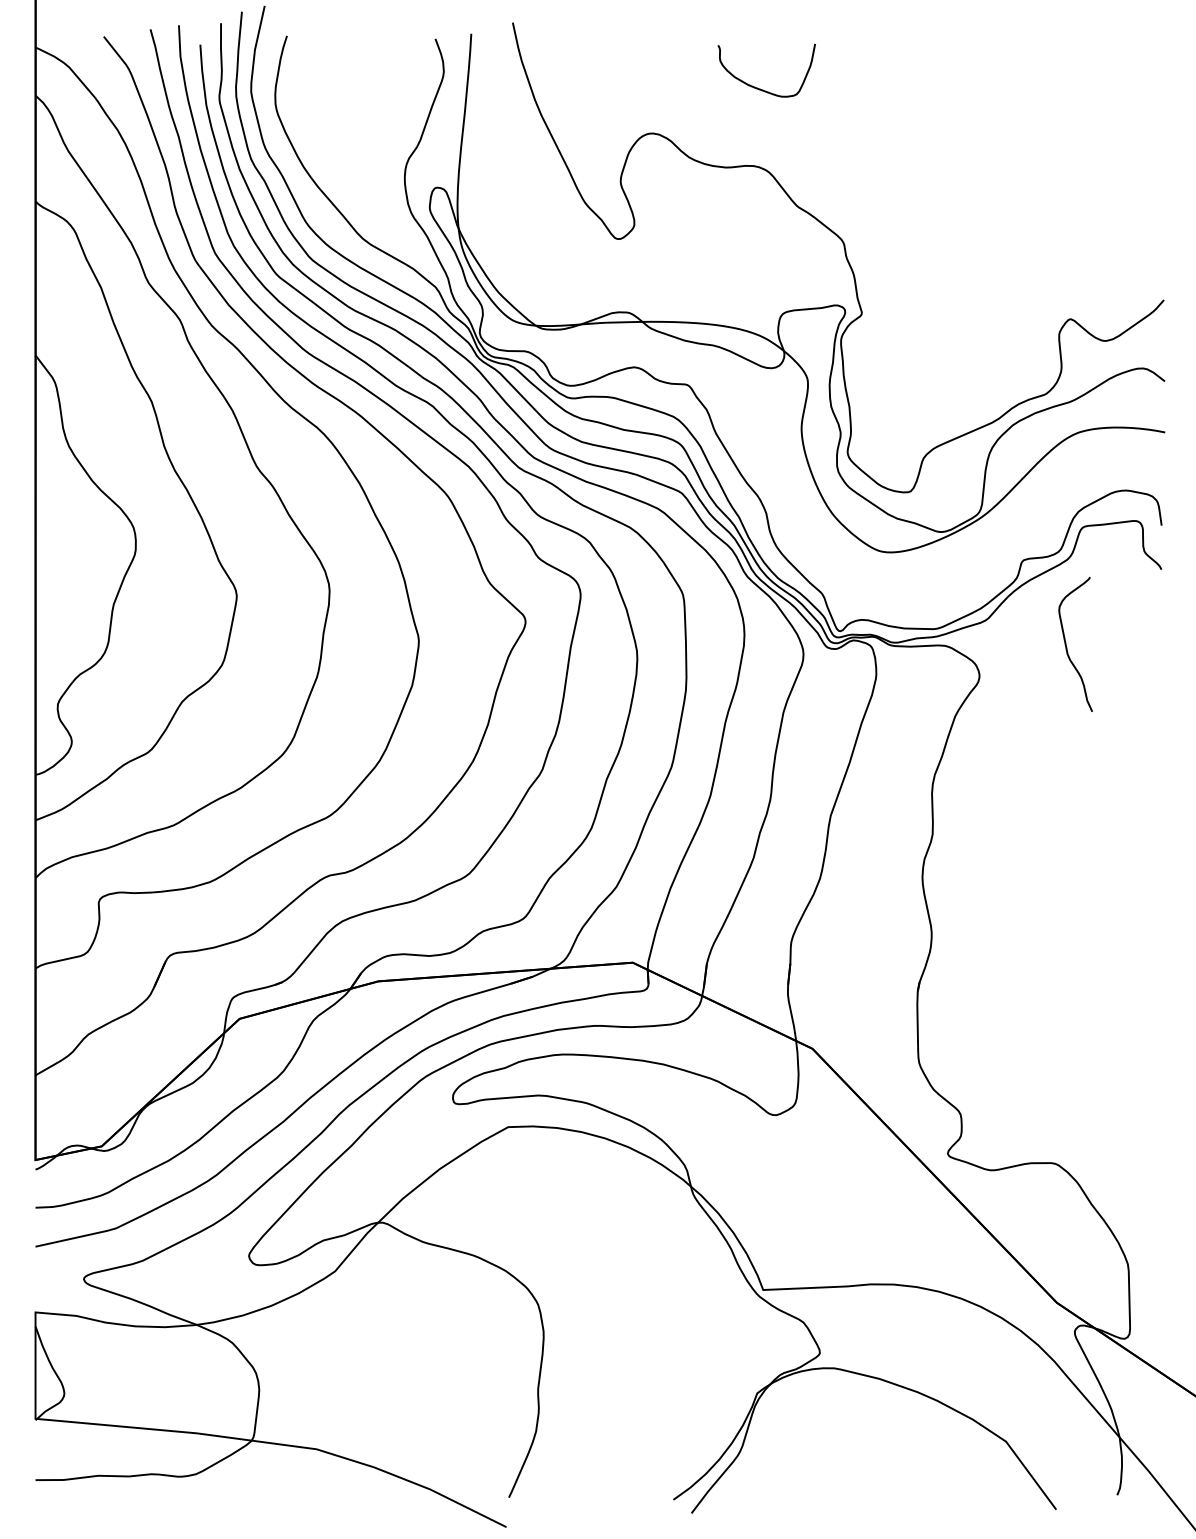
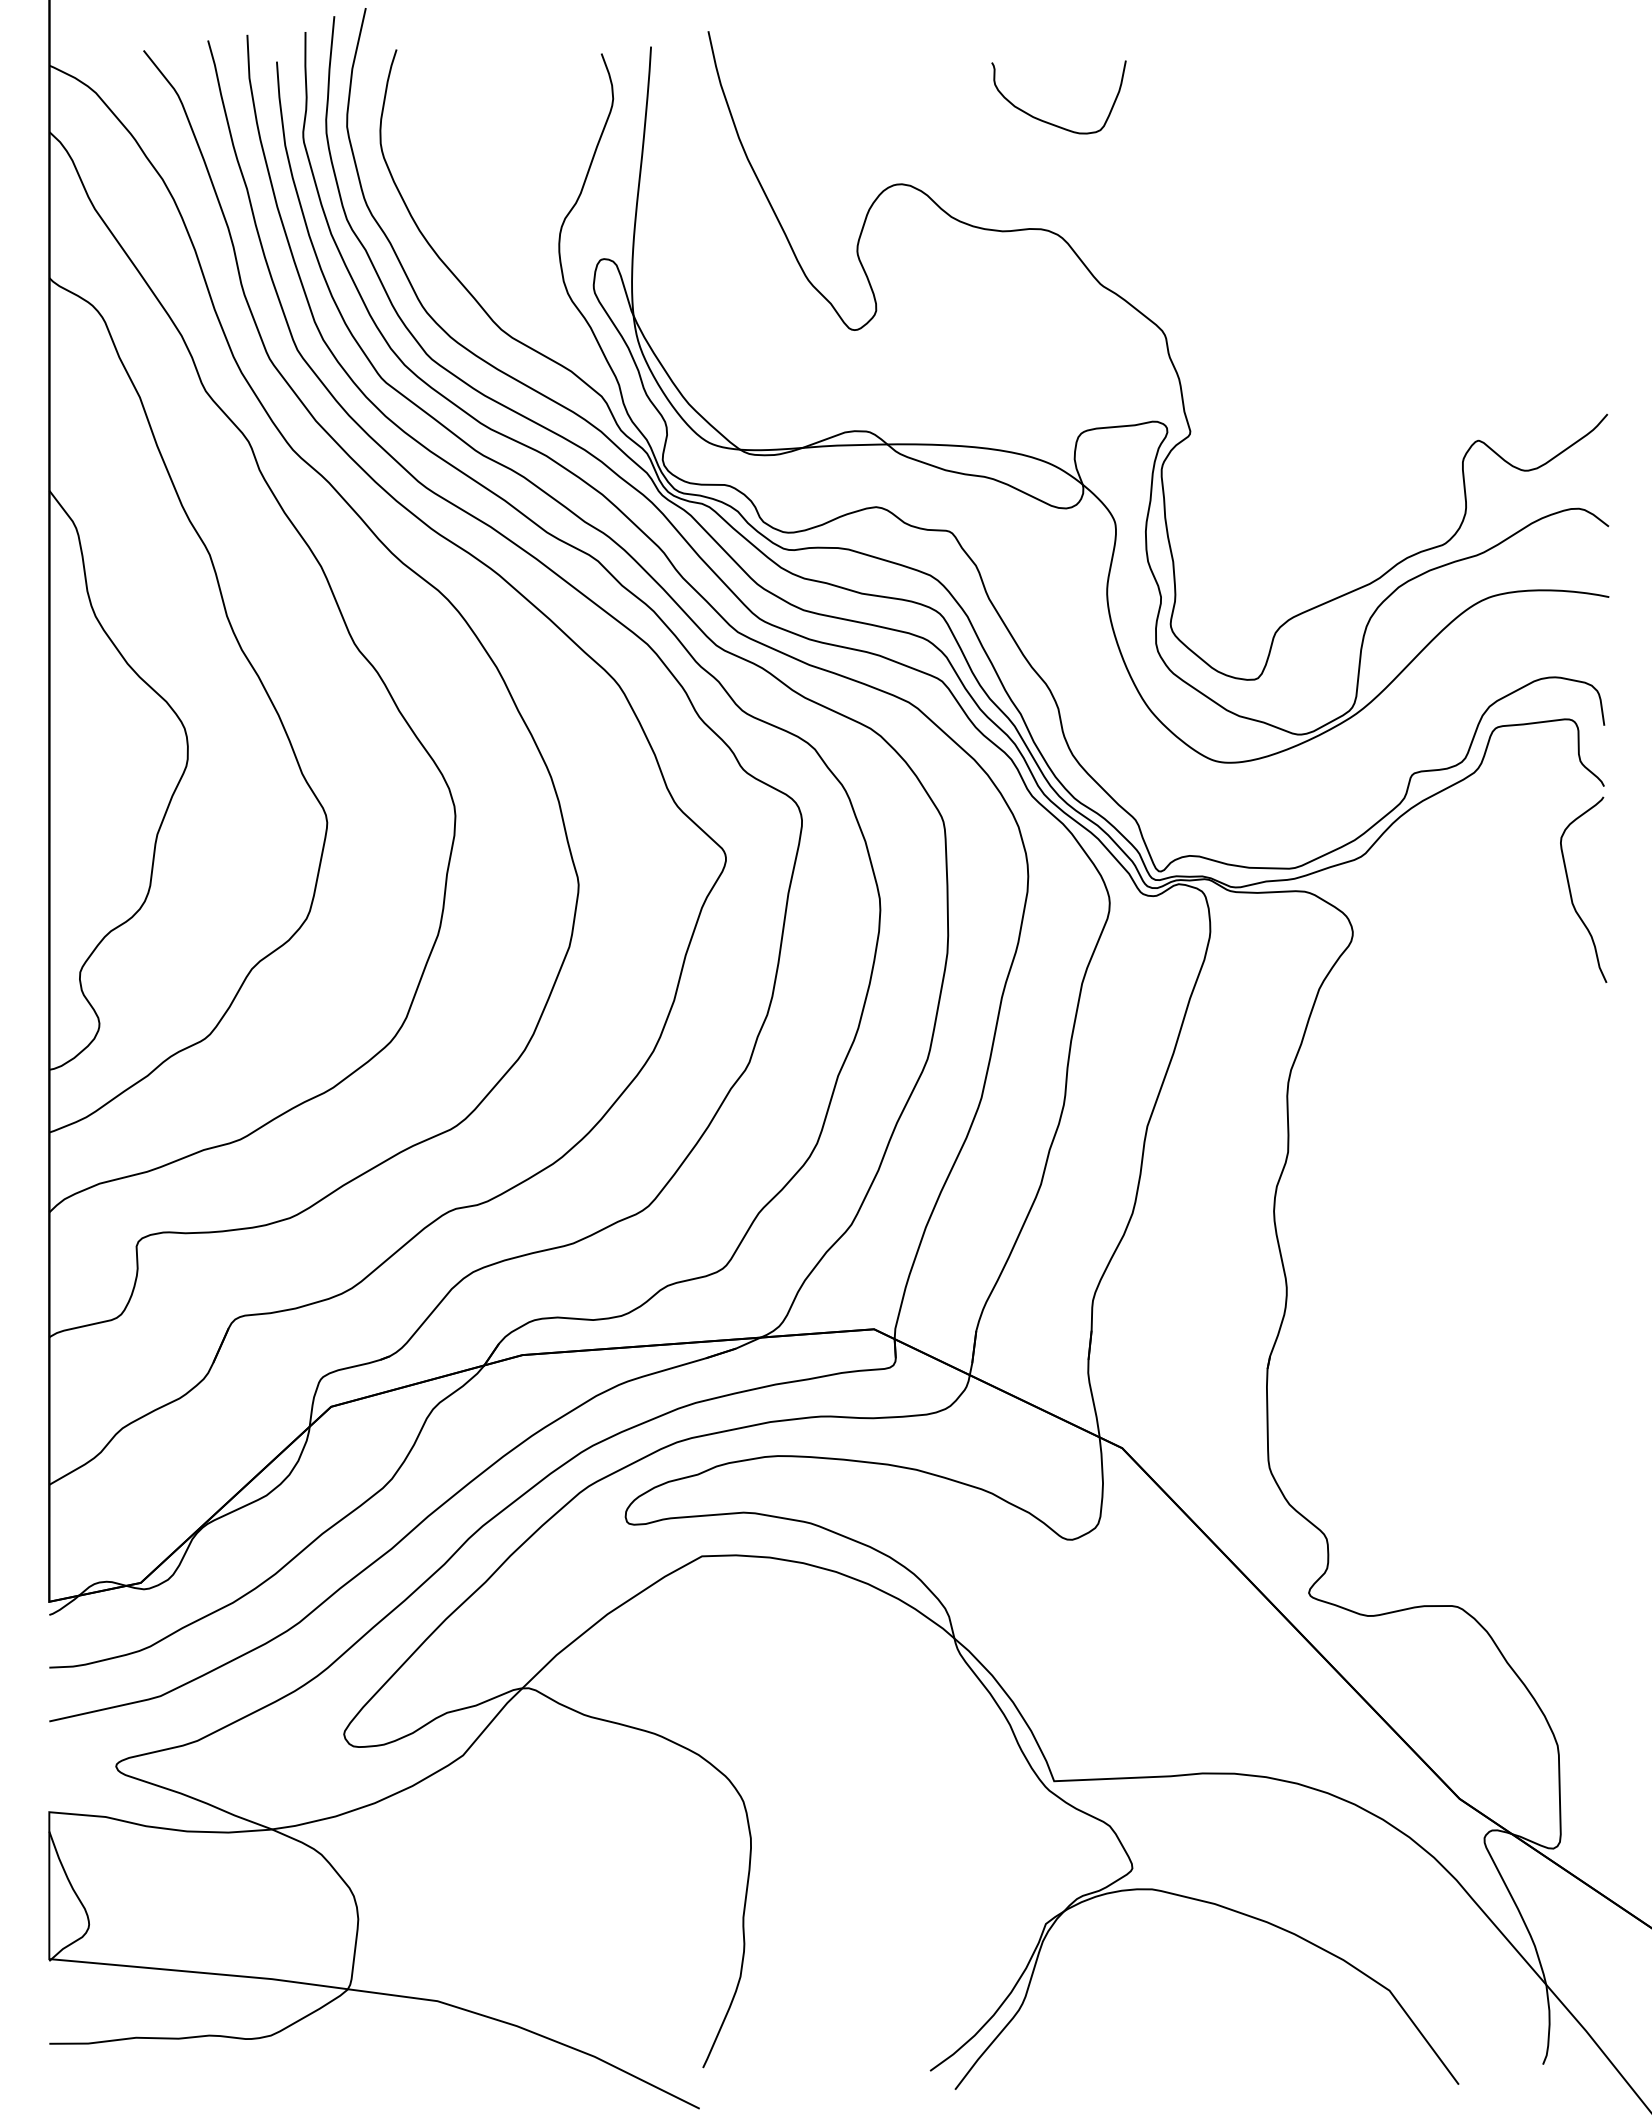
curve: (1066, 646) -> (1571, 892), moved

